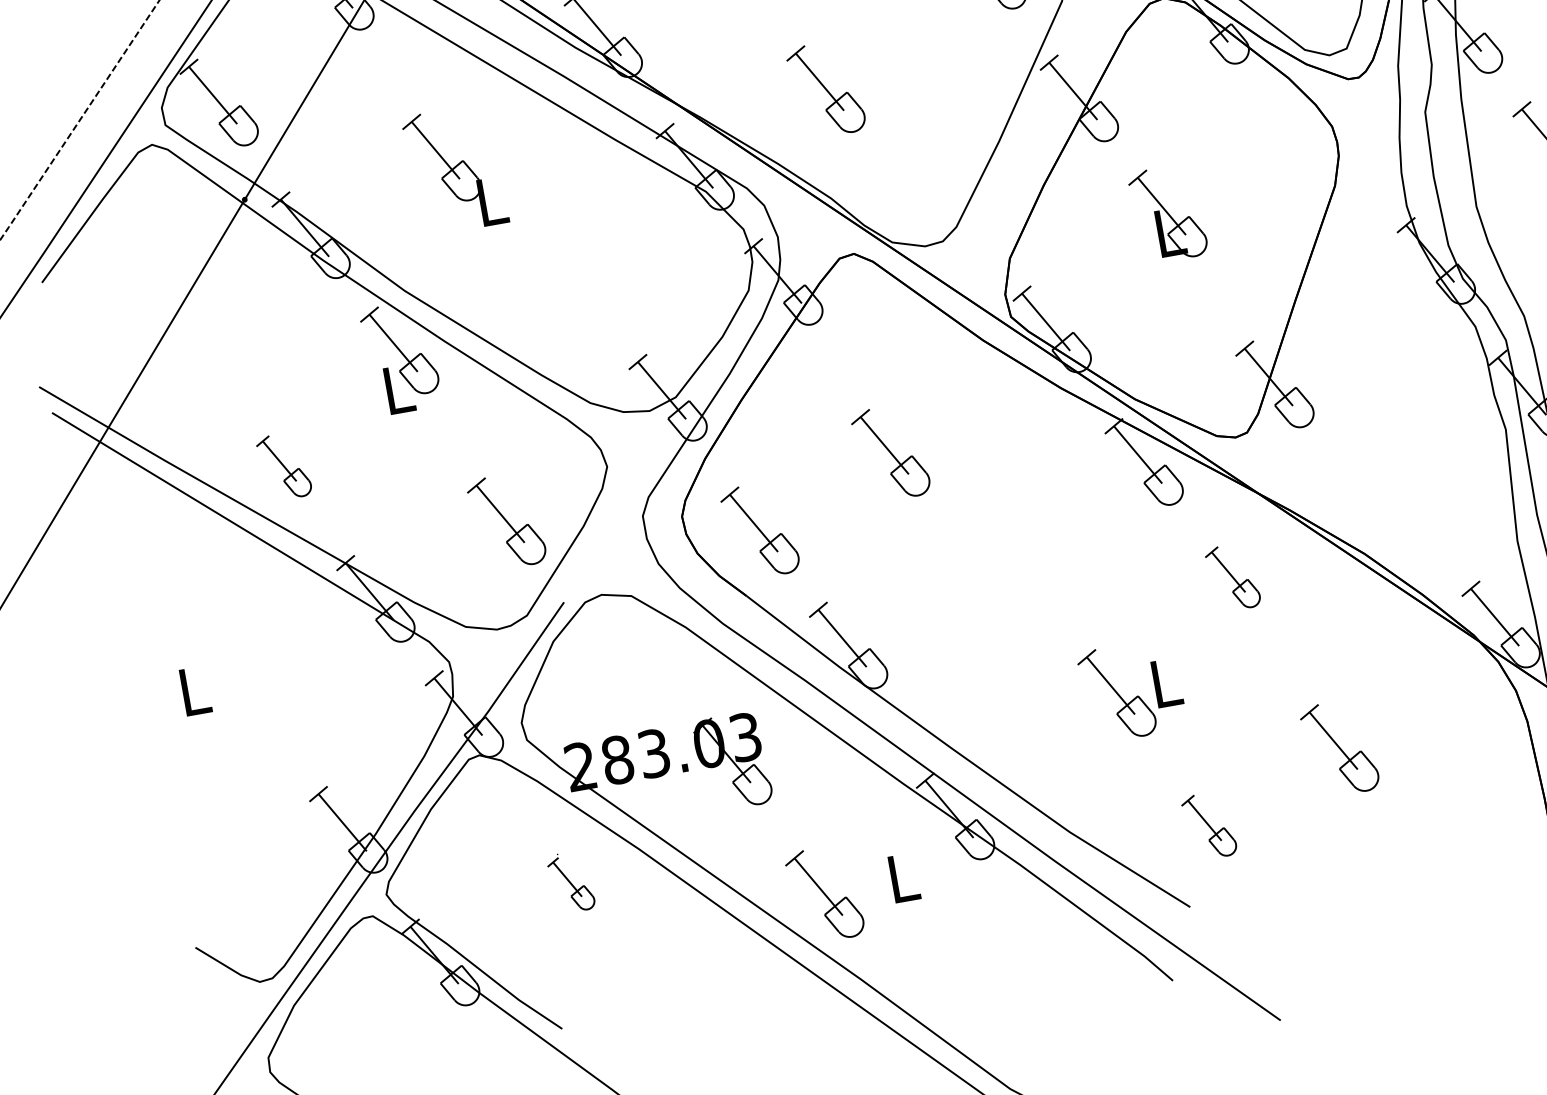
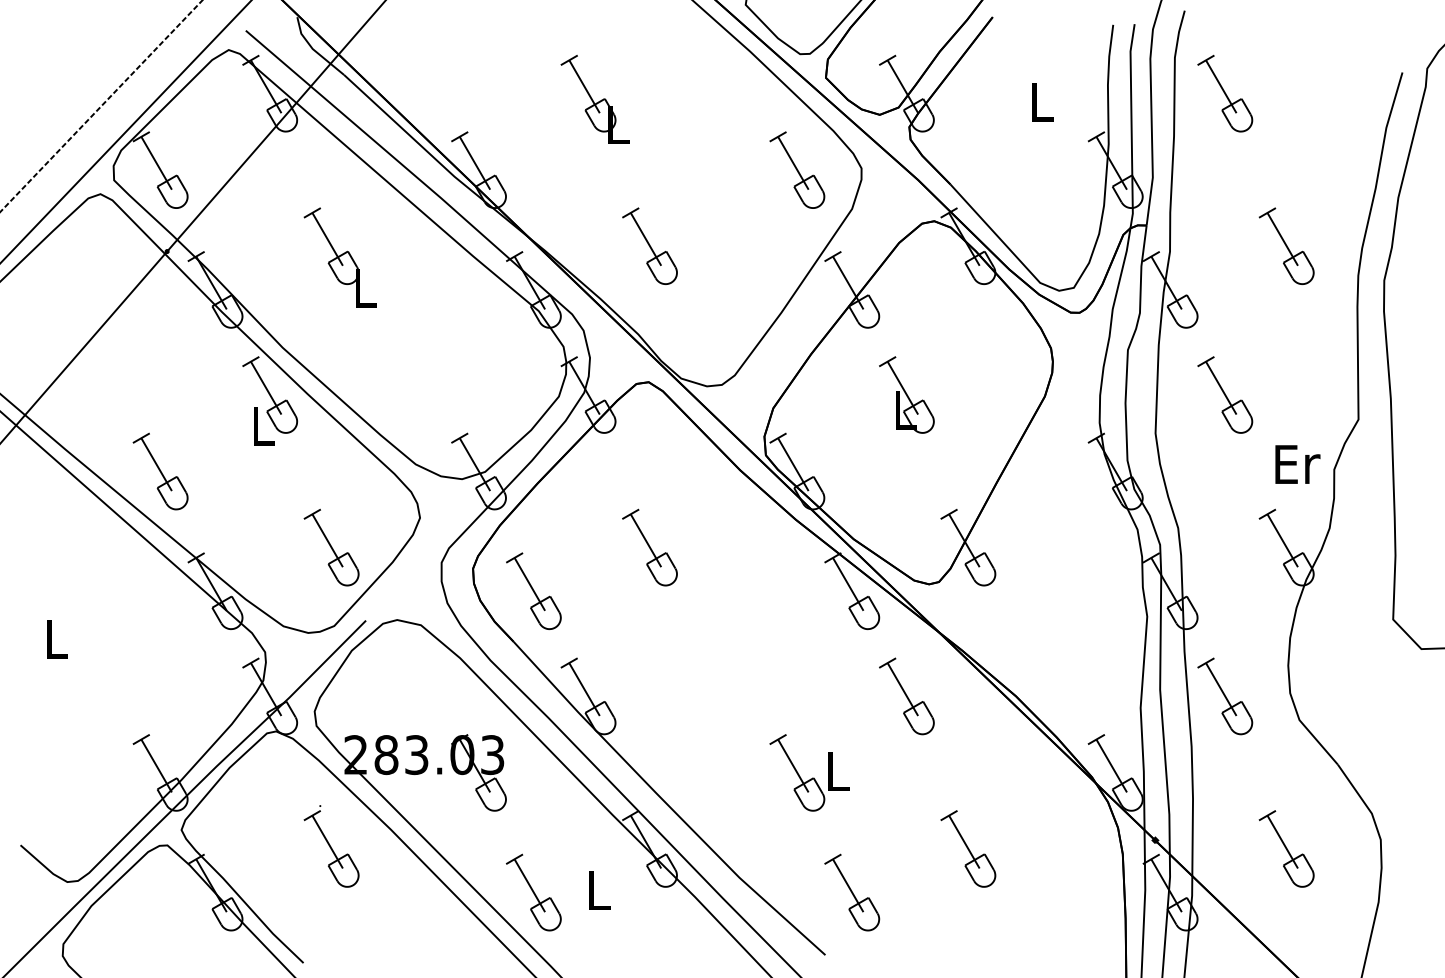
part: (284, 466) -> (160, 471), size x1.43
part: (1232, 577) -> (906, 696), size x1.43
part: (1209, 825) -> (852, 892), size x1.43
part: (570, 882) -> (331, 846), size x1.67

